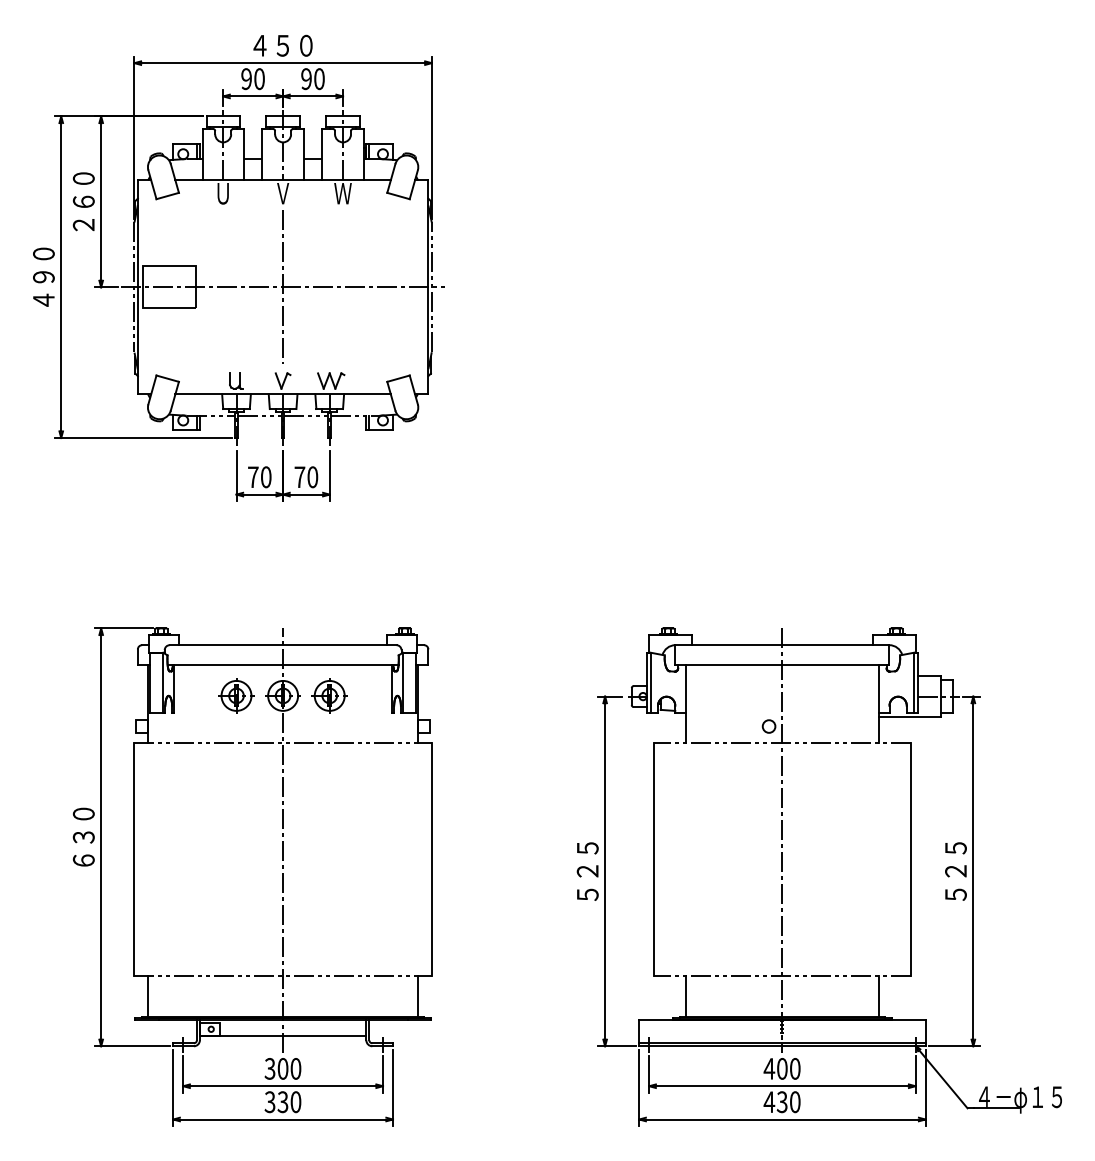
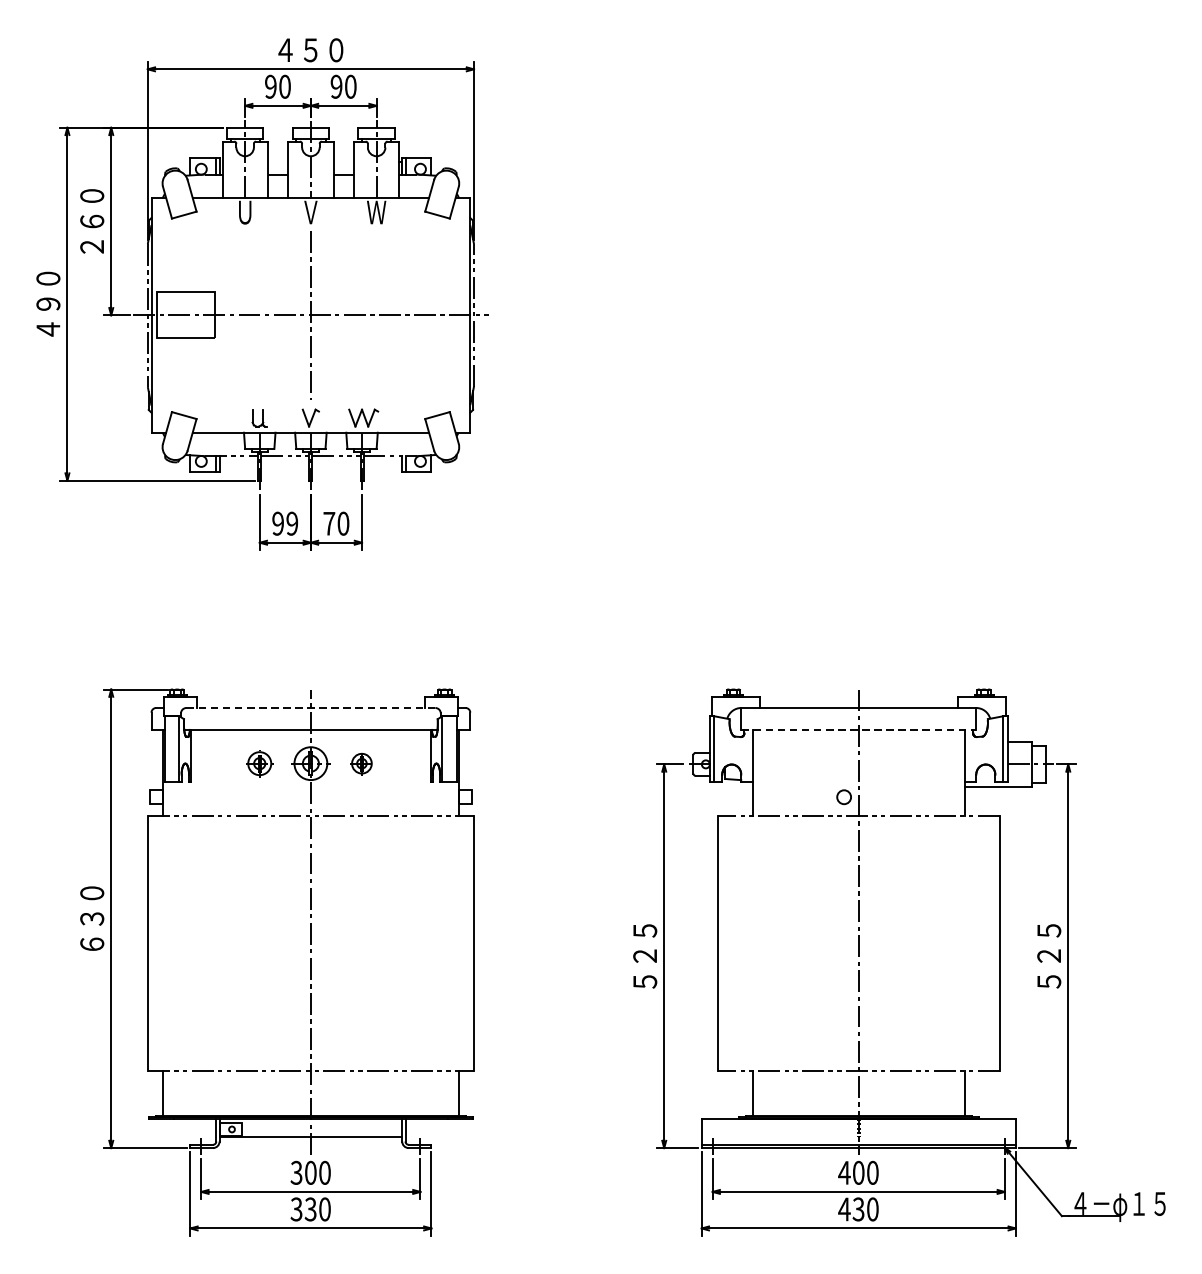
text: (259, 477) -> (284, 523), 70 -> 99
line: (283, 645) -> (311, 708), solid -> dashed
line: (782, 665) -> (858, 730), solid -> dashed
part: (236, 695) -> (259, 763), size x0.7
part: (329, 695) -> (361, 763), size x0.6

